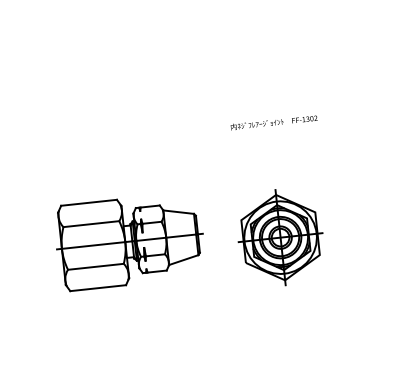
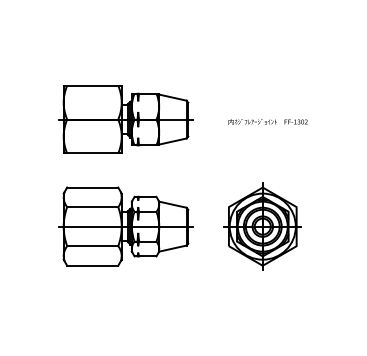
part: (118, 136) -> (125, 119), added
part: (129, 241) -> (125, 226), moved

